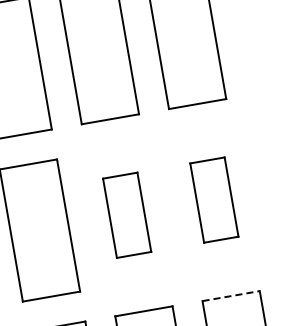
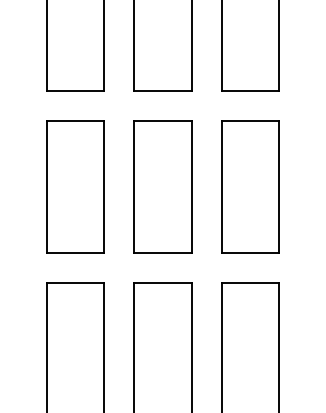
part: (214, 199) -> (250, 186), size x1.67
part: (126, 214) -> (162, 186), size x1.67
line: (231, 296) -> (250, 283), dashed -> solid

